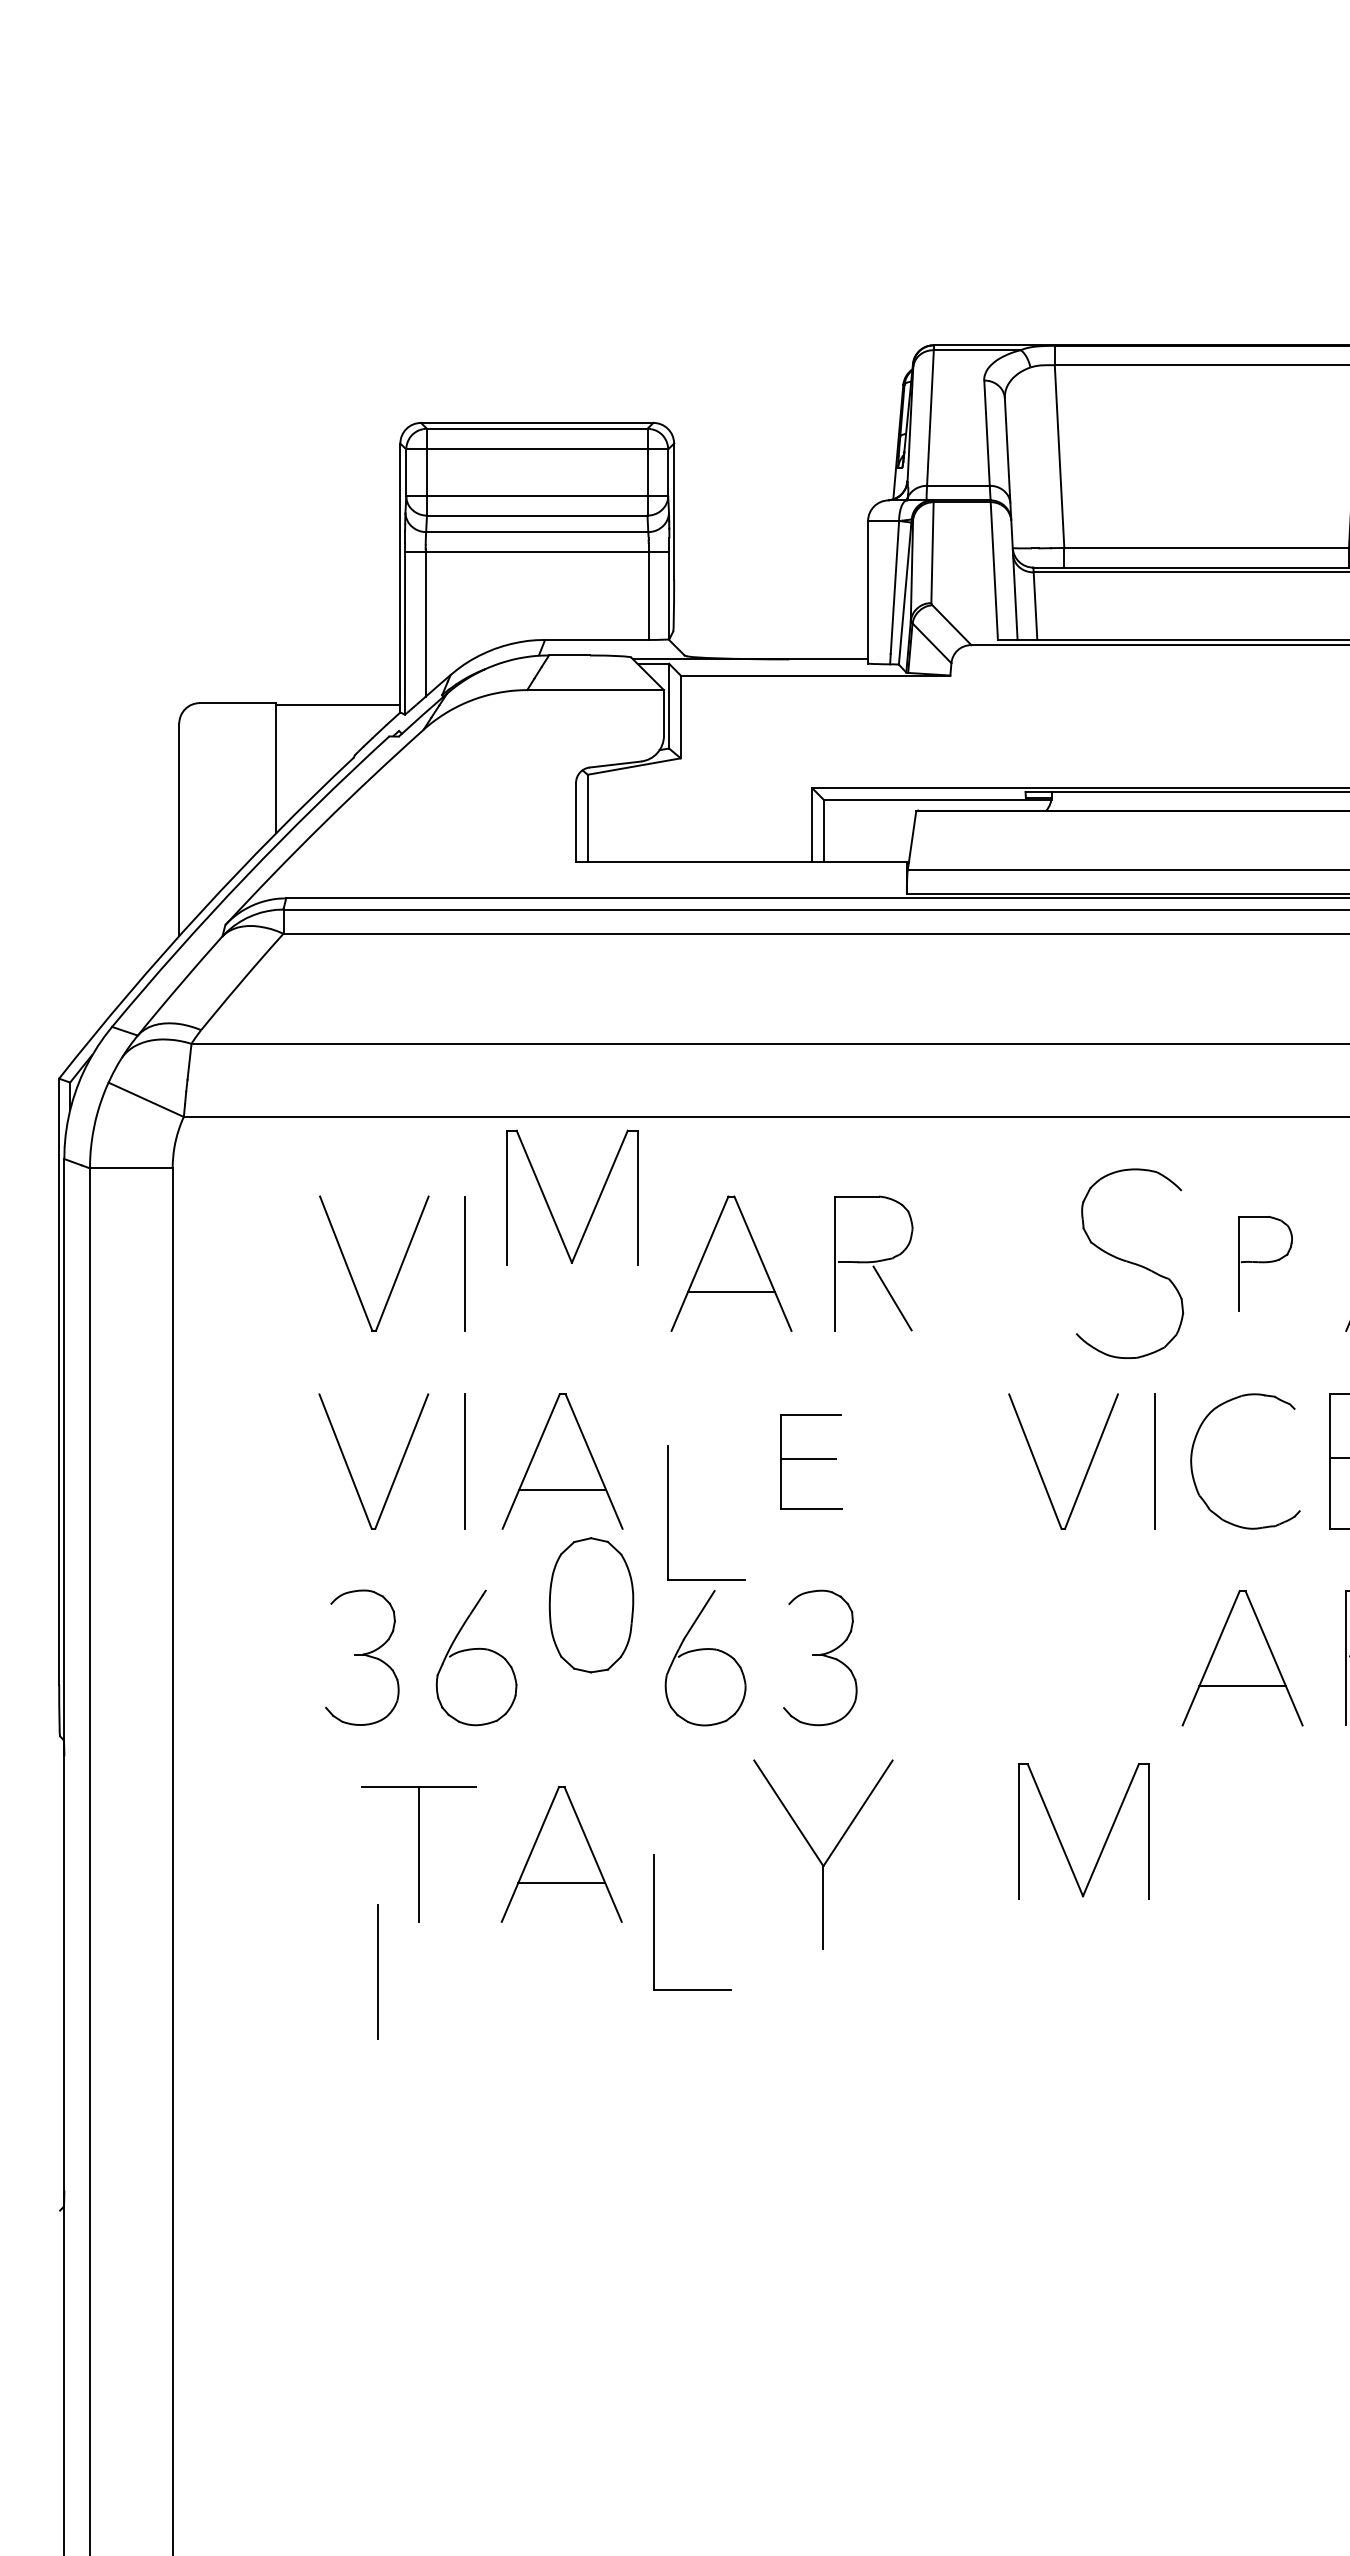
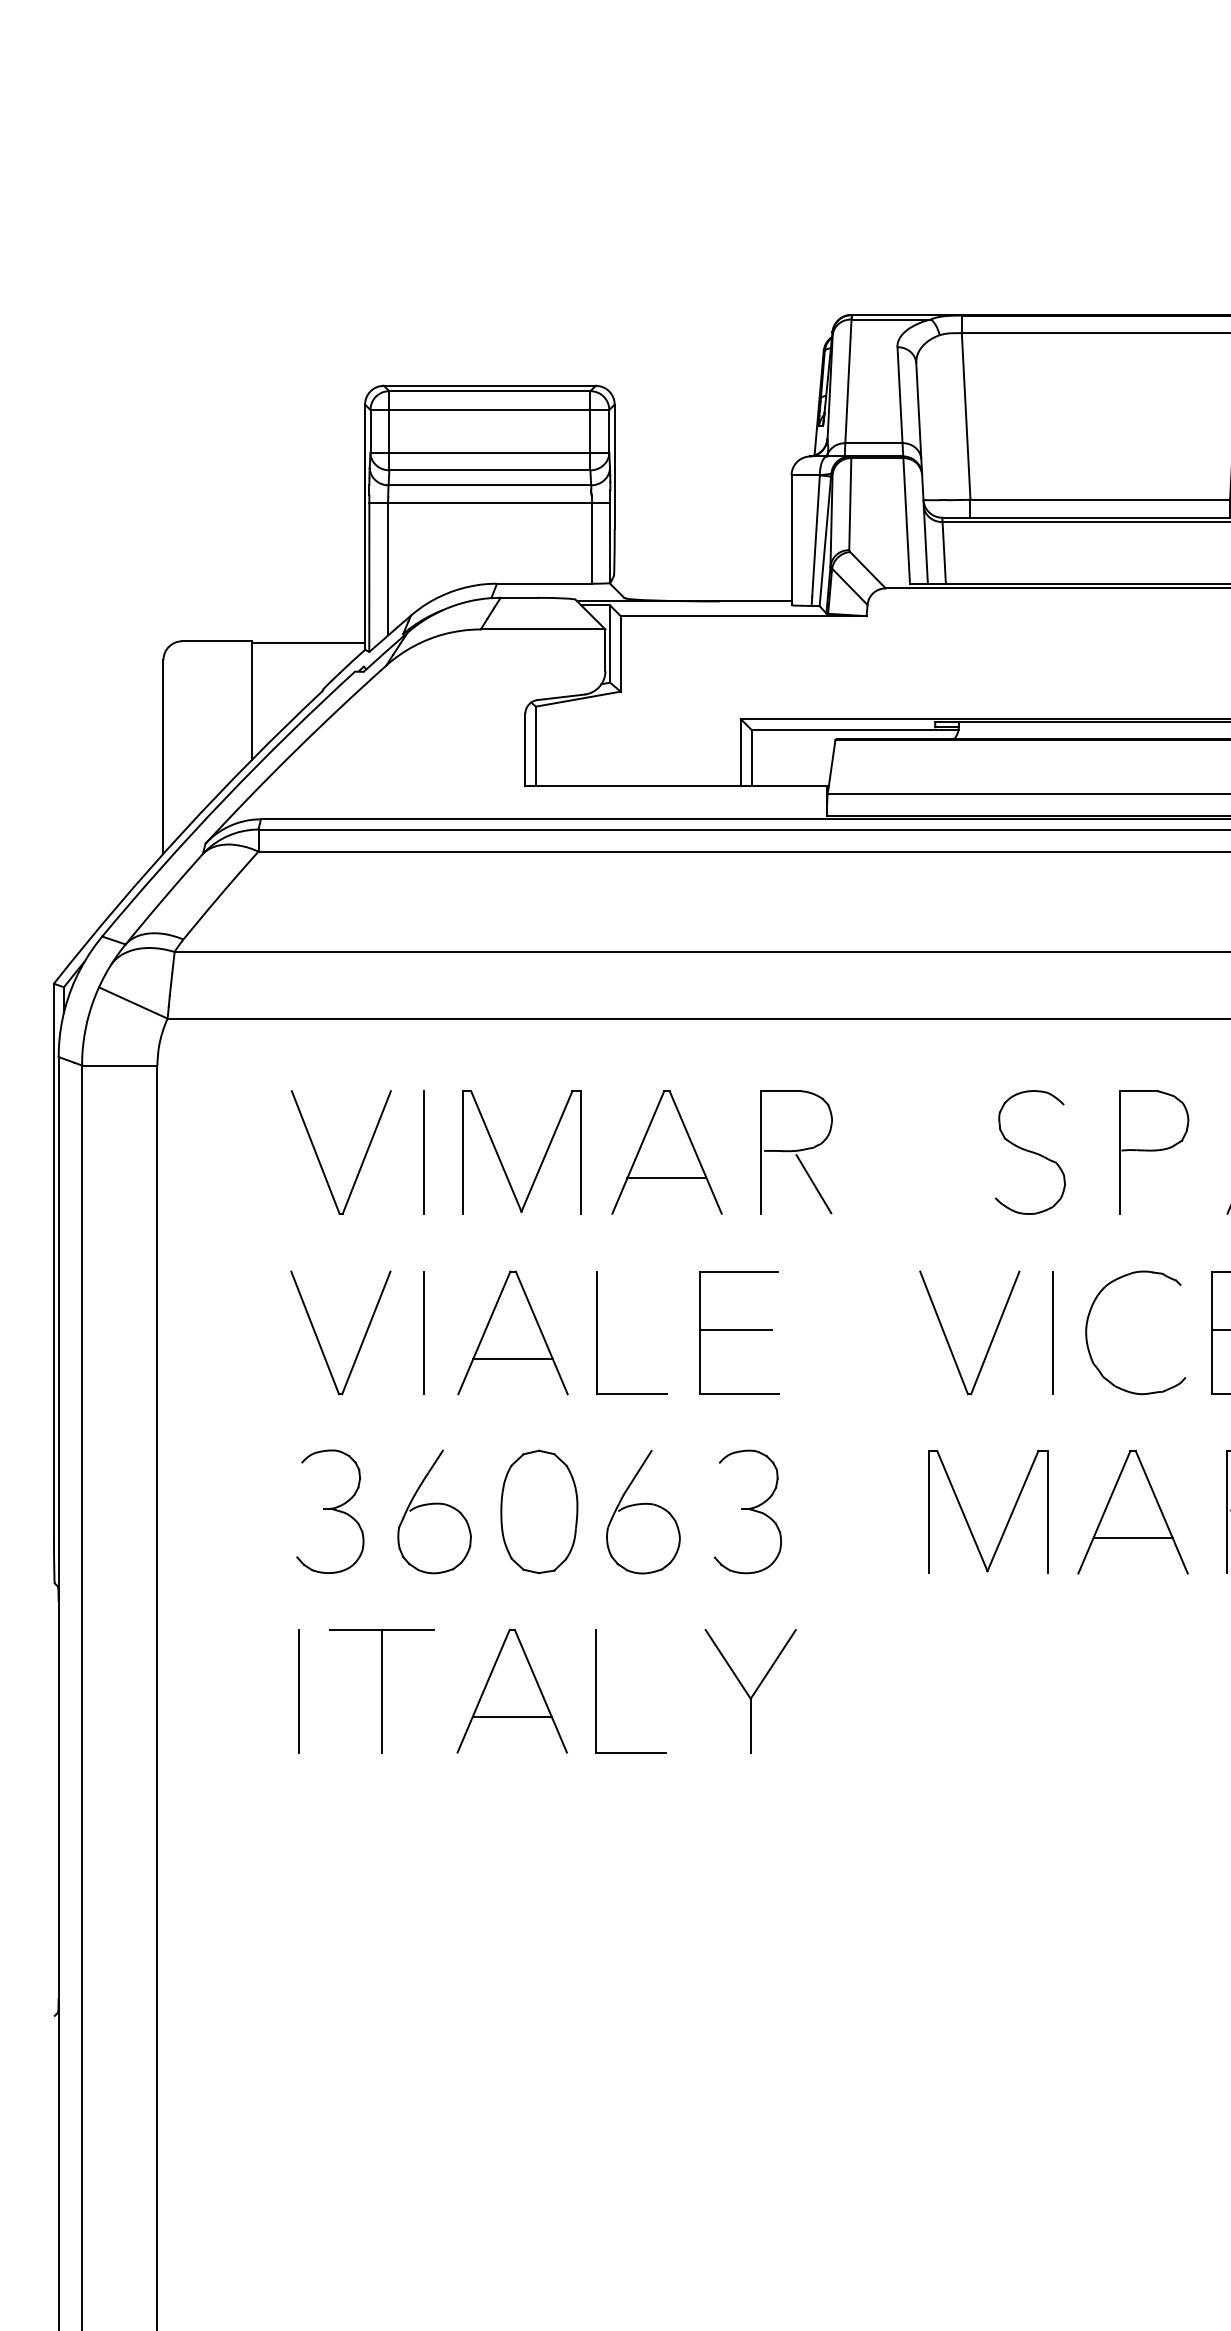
part: (549, 1206) -> (501, 1160), moved
part: (1130, 1263) -> (1030, 1152), size x0.71
part: (1266, 1263) -> (1154, 1152), size x1.43
part: (810, 1461) -> (739, 1332), size x1.43
part: (668, 1512) -> (597, 1332), moved
part: (591, 1604) -> (539, 1511), moved
part: (1106, 1838) -> (1008, 1518), moved
part: (823, 1854) -> (750, 1691), size x0.71
part: (654, 1922) -> (596, 1691), moved
line: (377, 1972) -> (298, 1691), moved

